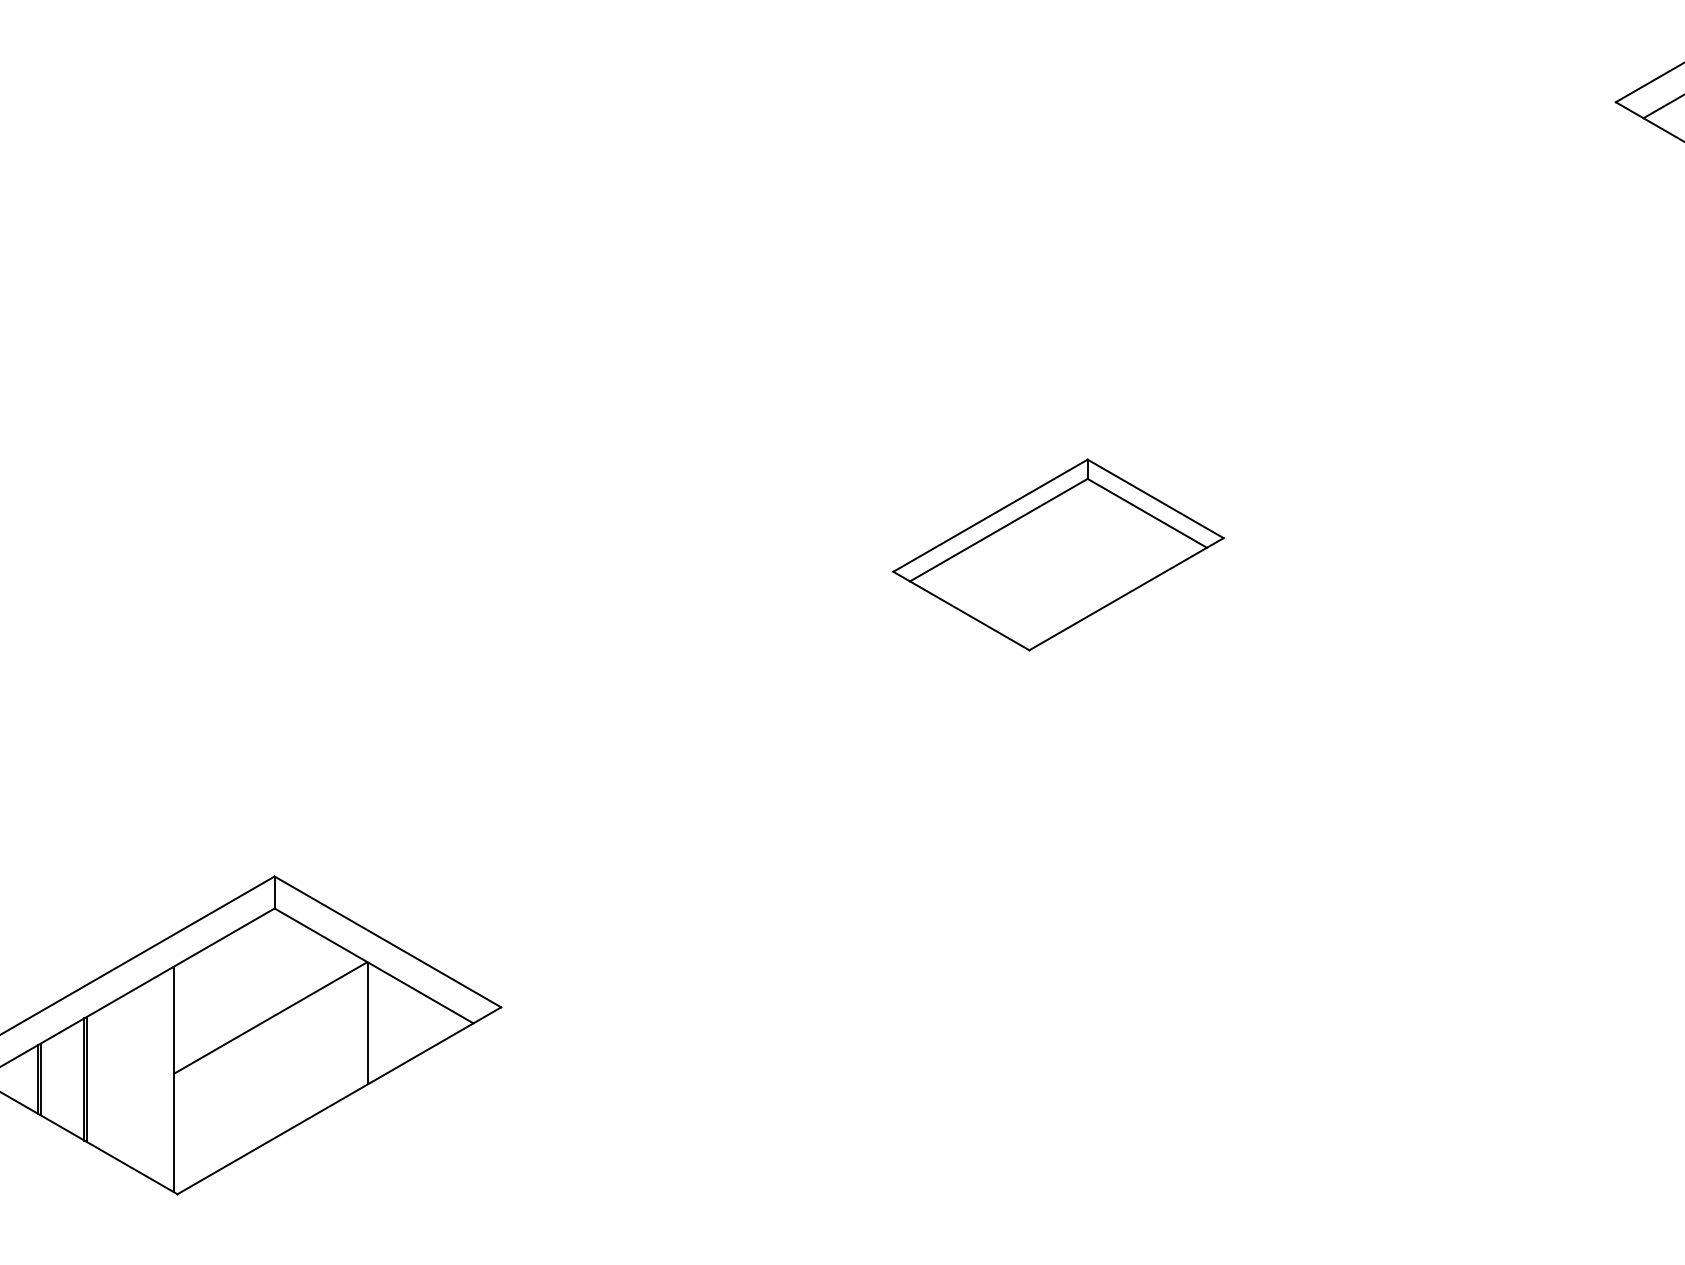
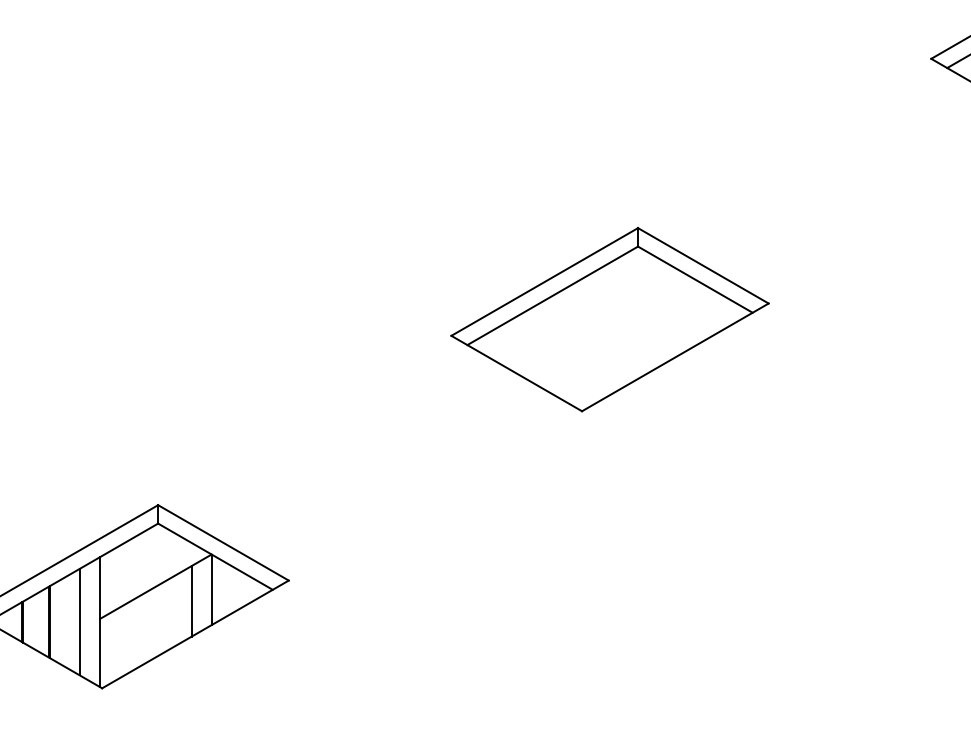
part: (1057, 554) -> (609, 319), size x1.67
line: (332, 1041) -> (191, 600), added
line: (138, 1078) -> (79, 621), added

